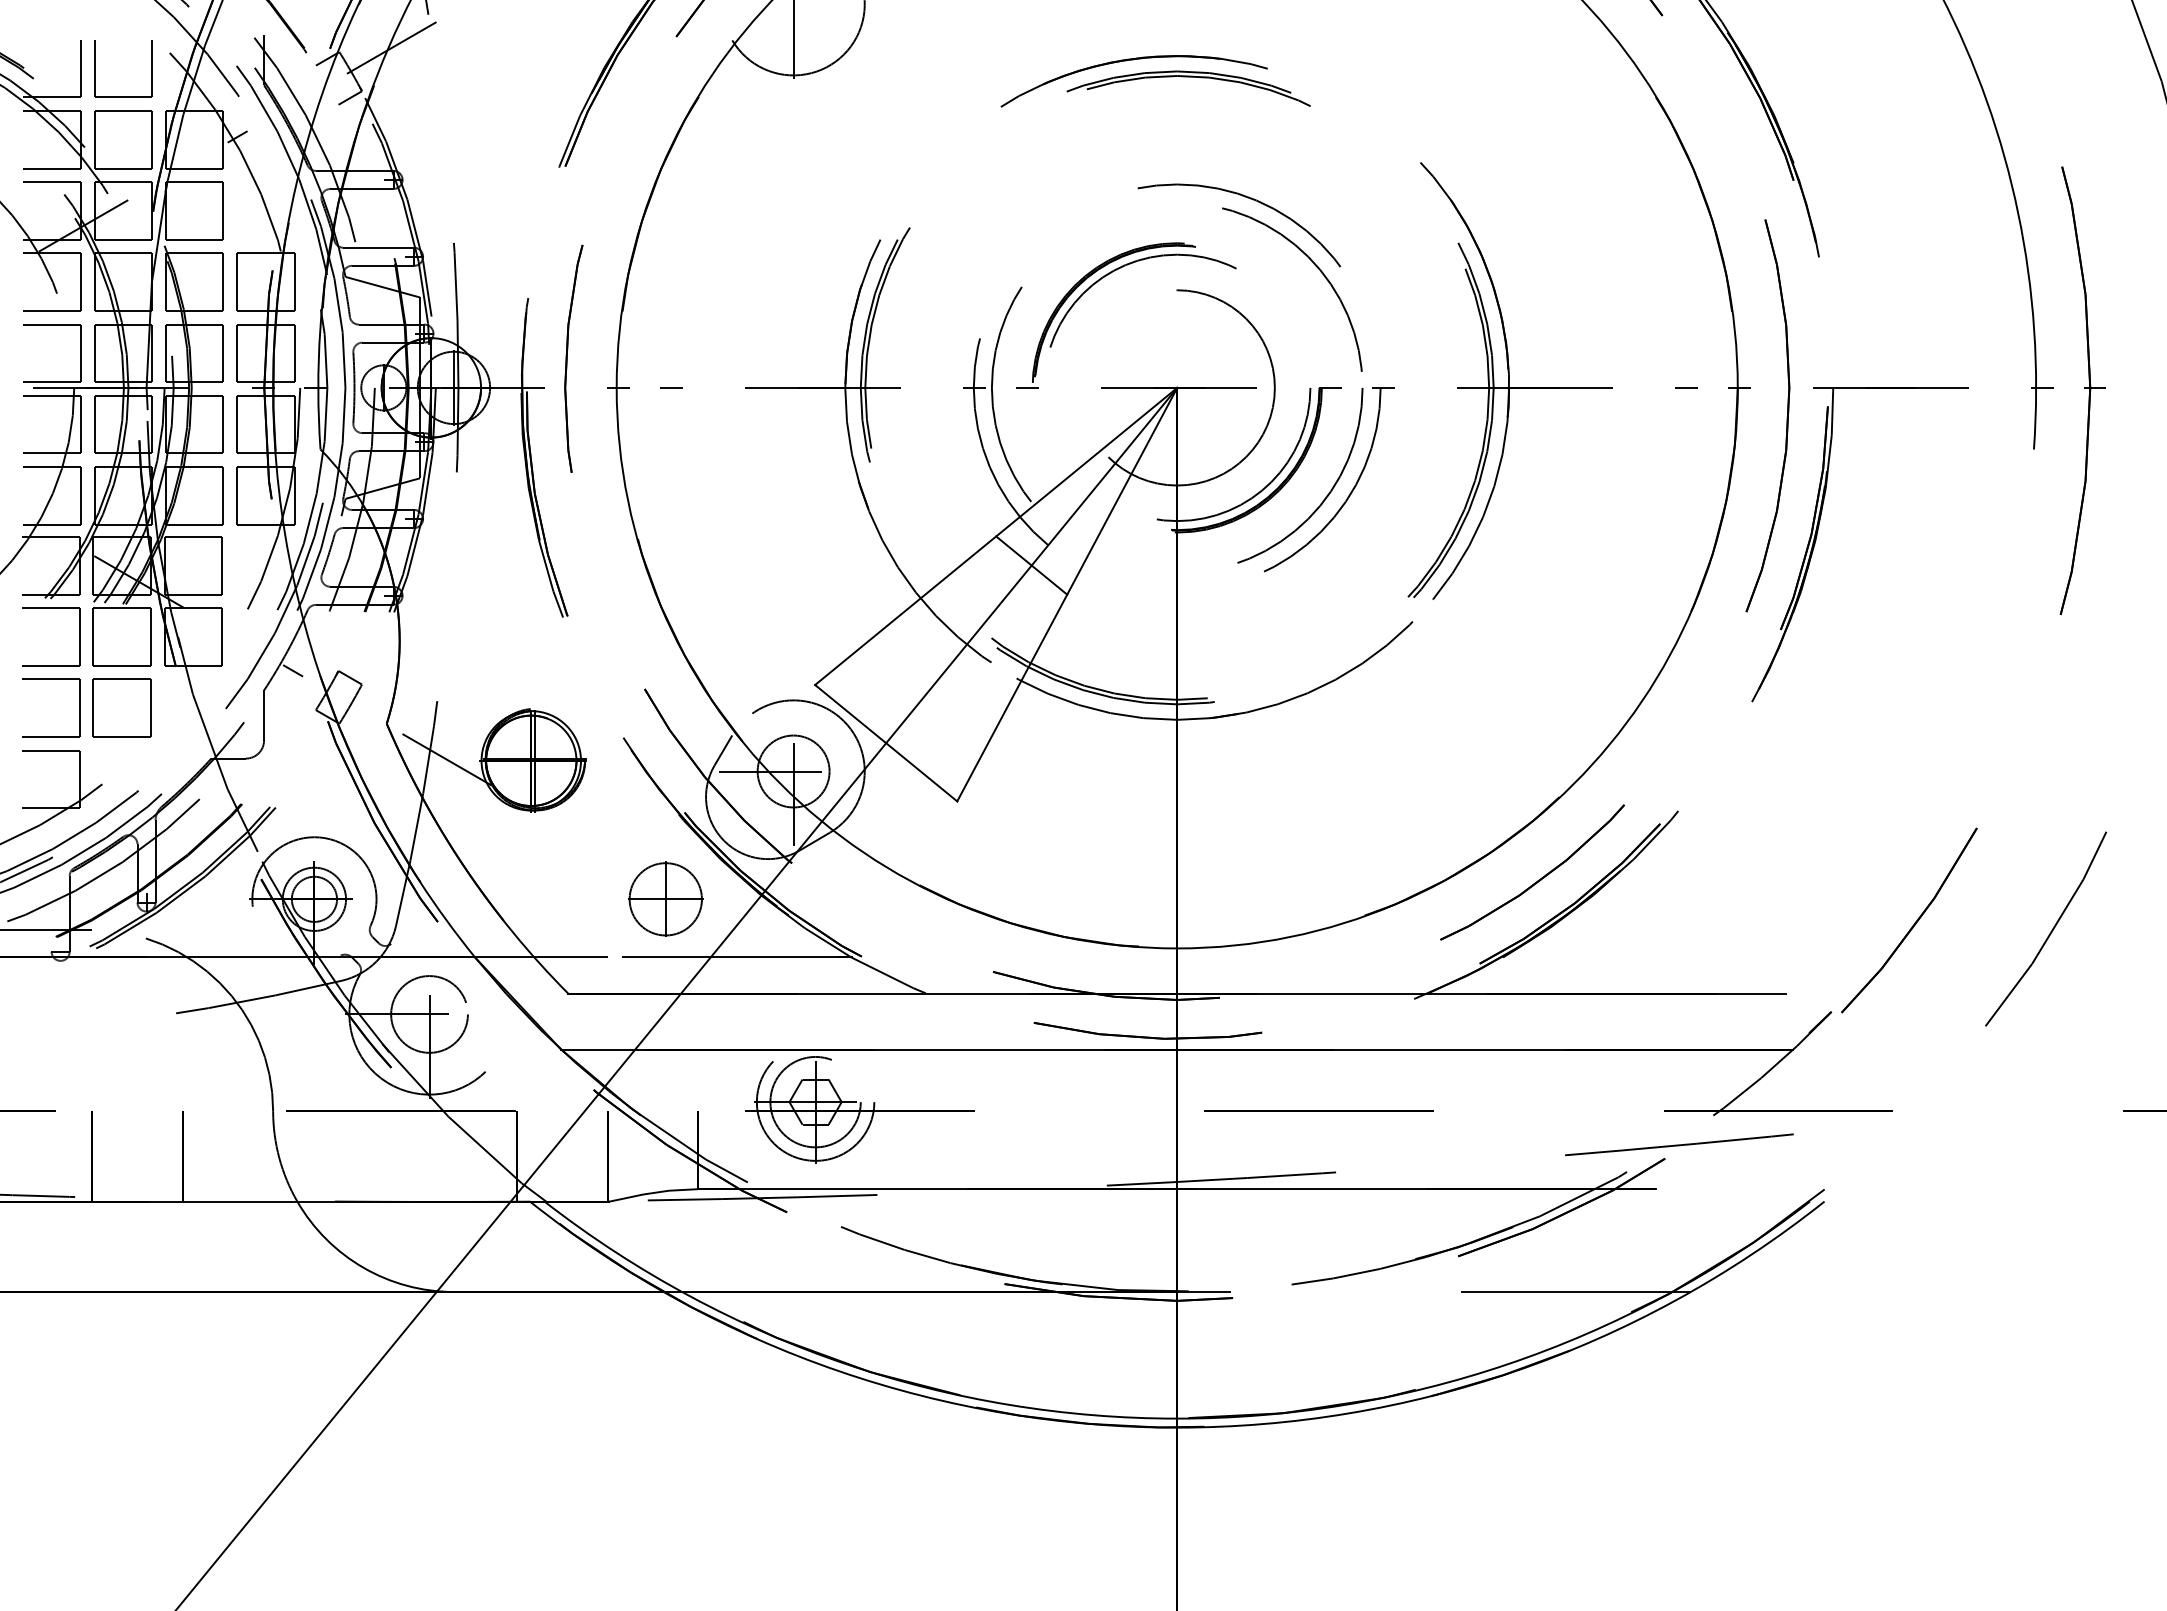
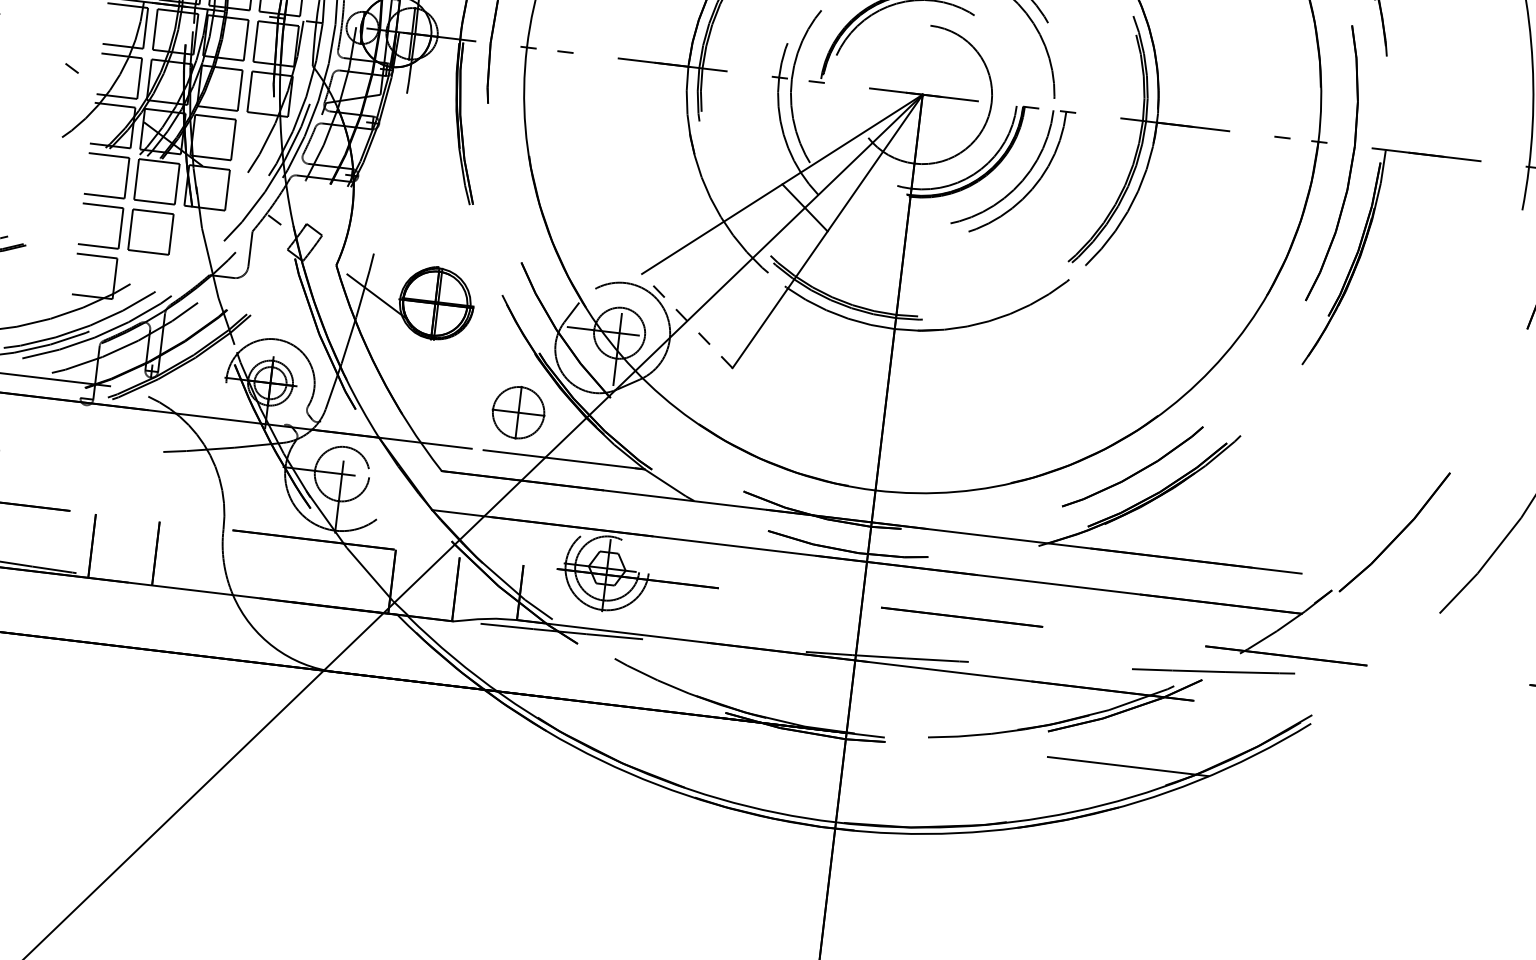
line: (886, 743) -> (687, 321), solid -> dashed

